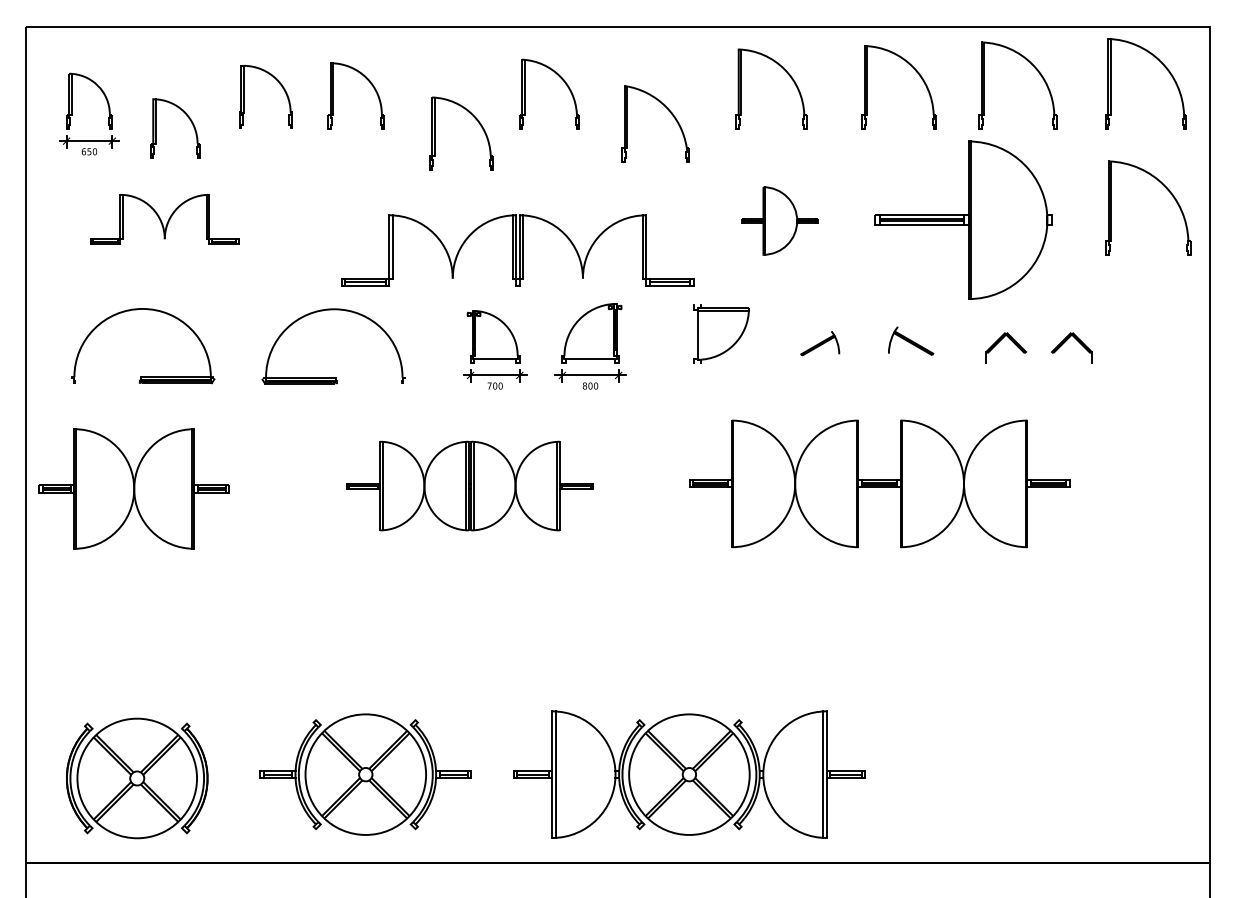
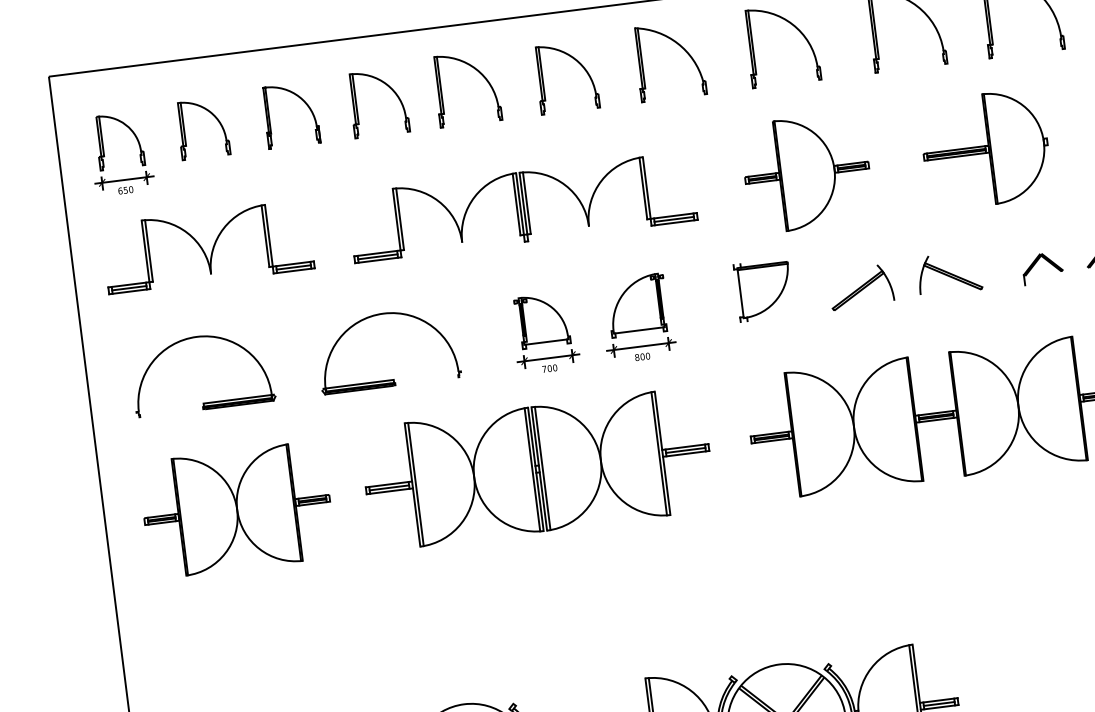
part: (668, 111) -> (680, 47), moved
part: (187, 117) -> (213, 116), moved
part: (478, 123) -> (482, 76), moved
part: (164, 219) -> (207, 247), size x1.43
part: (780, 220) -> (807, 172), size x1.67
part: (963, 220) -> (985, 149), size x0.71
part: (517, 250) -> (521, 207), moved
part: (910, 340) -> (948, 273), size x1.43
part: (819, 343) -> (860, 287), size x1.67
part: (469, 485) -> (537, 468), size x1.43
part: (133, 488) -> (236, 509), moved

